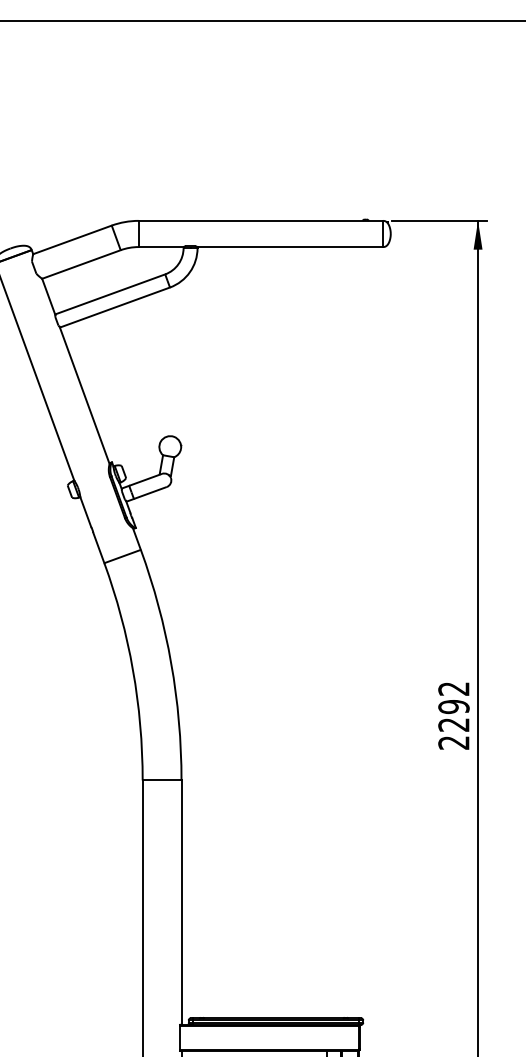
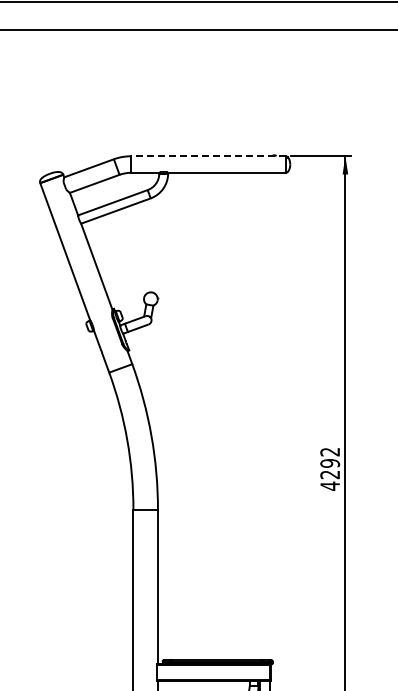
line: (259, 221) -> (207, 156), solid -> dashed
text: (452, 741) -> (329, 485), 2292 -> 4292

